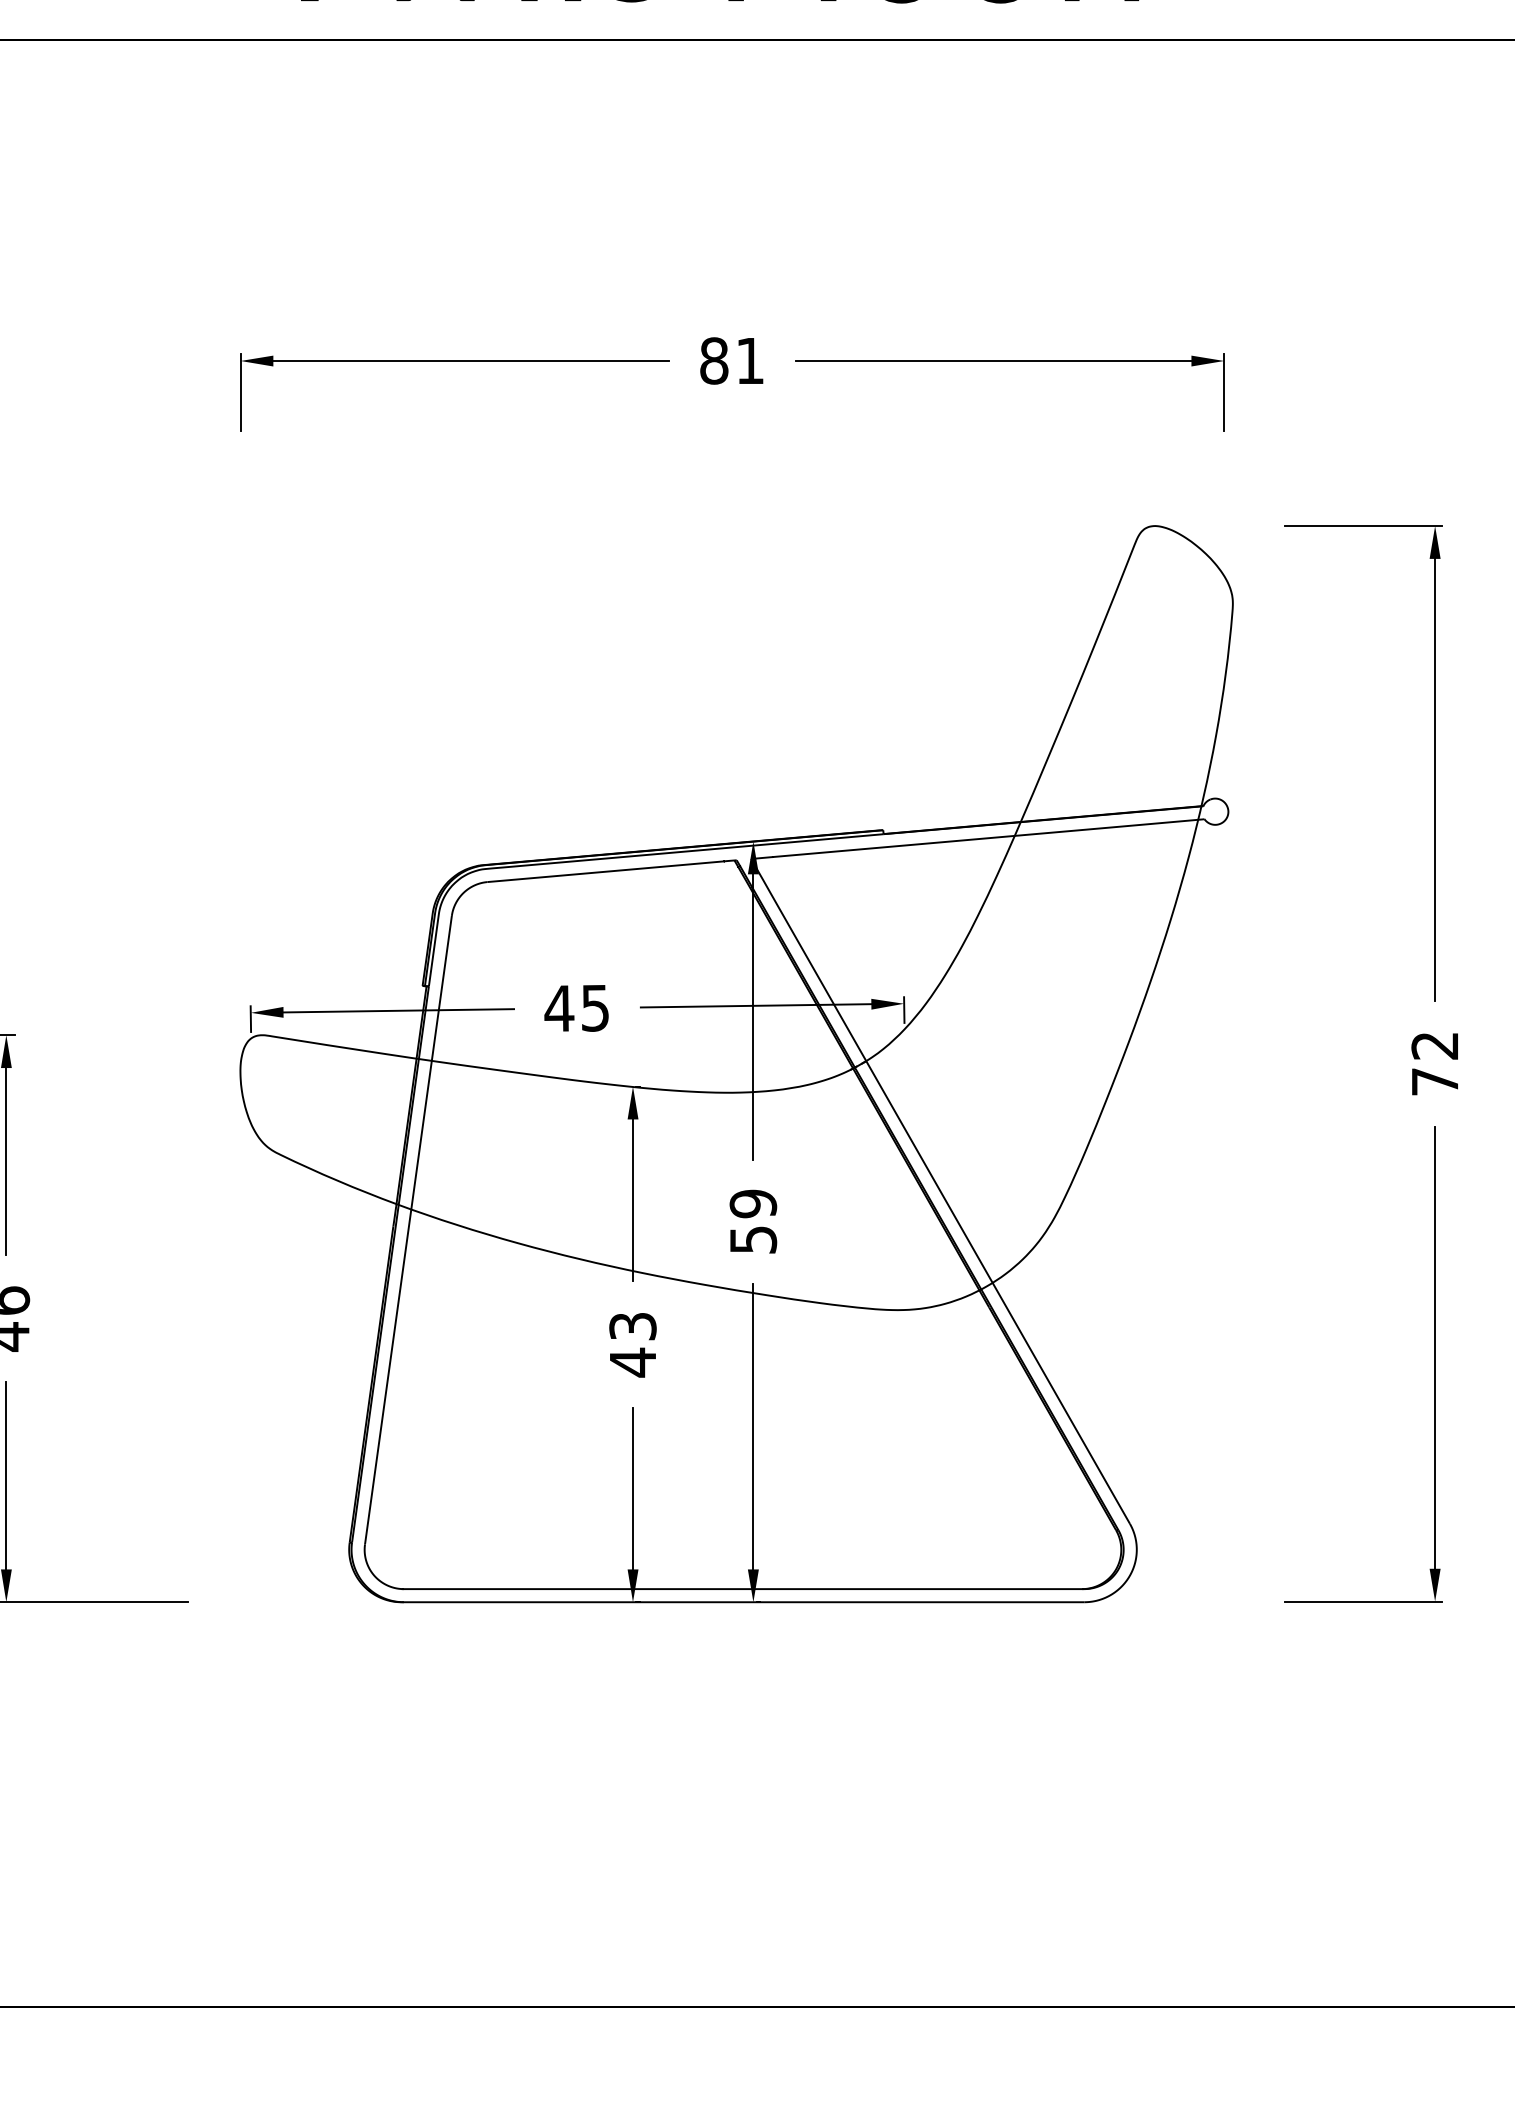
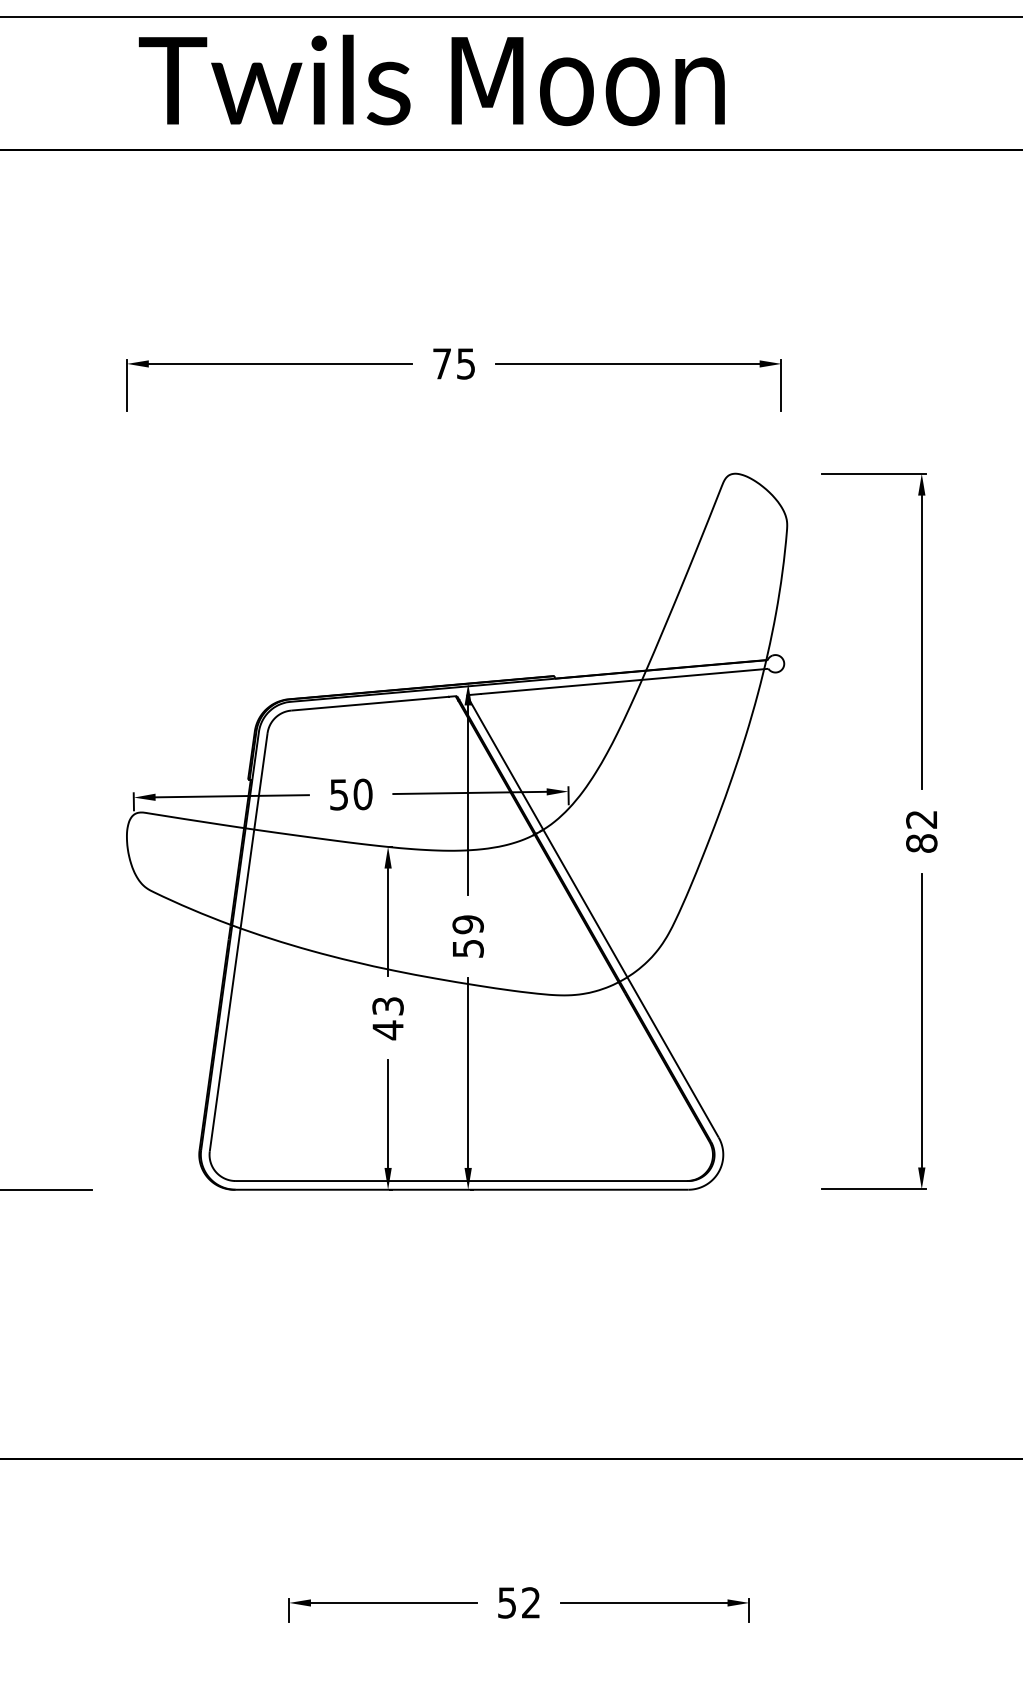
text: (731, 360) -> (453, 363), 81 -> 75
text: (576, 1008) -> (350, 794), 45 -> 50
text: (1434, 1081) -> (921, 843), 72 -> 82

